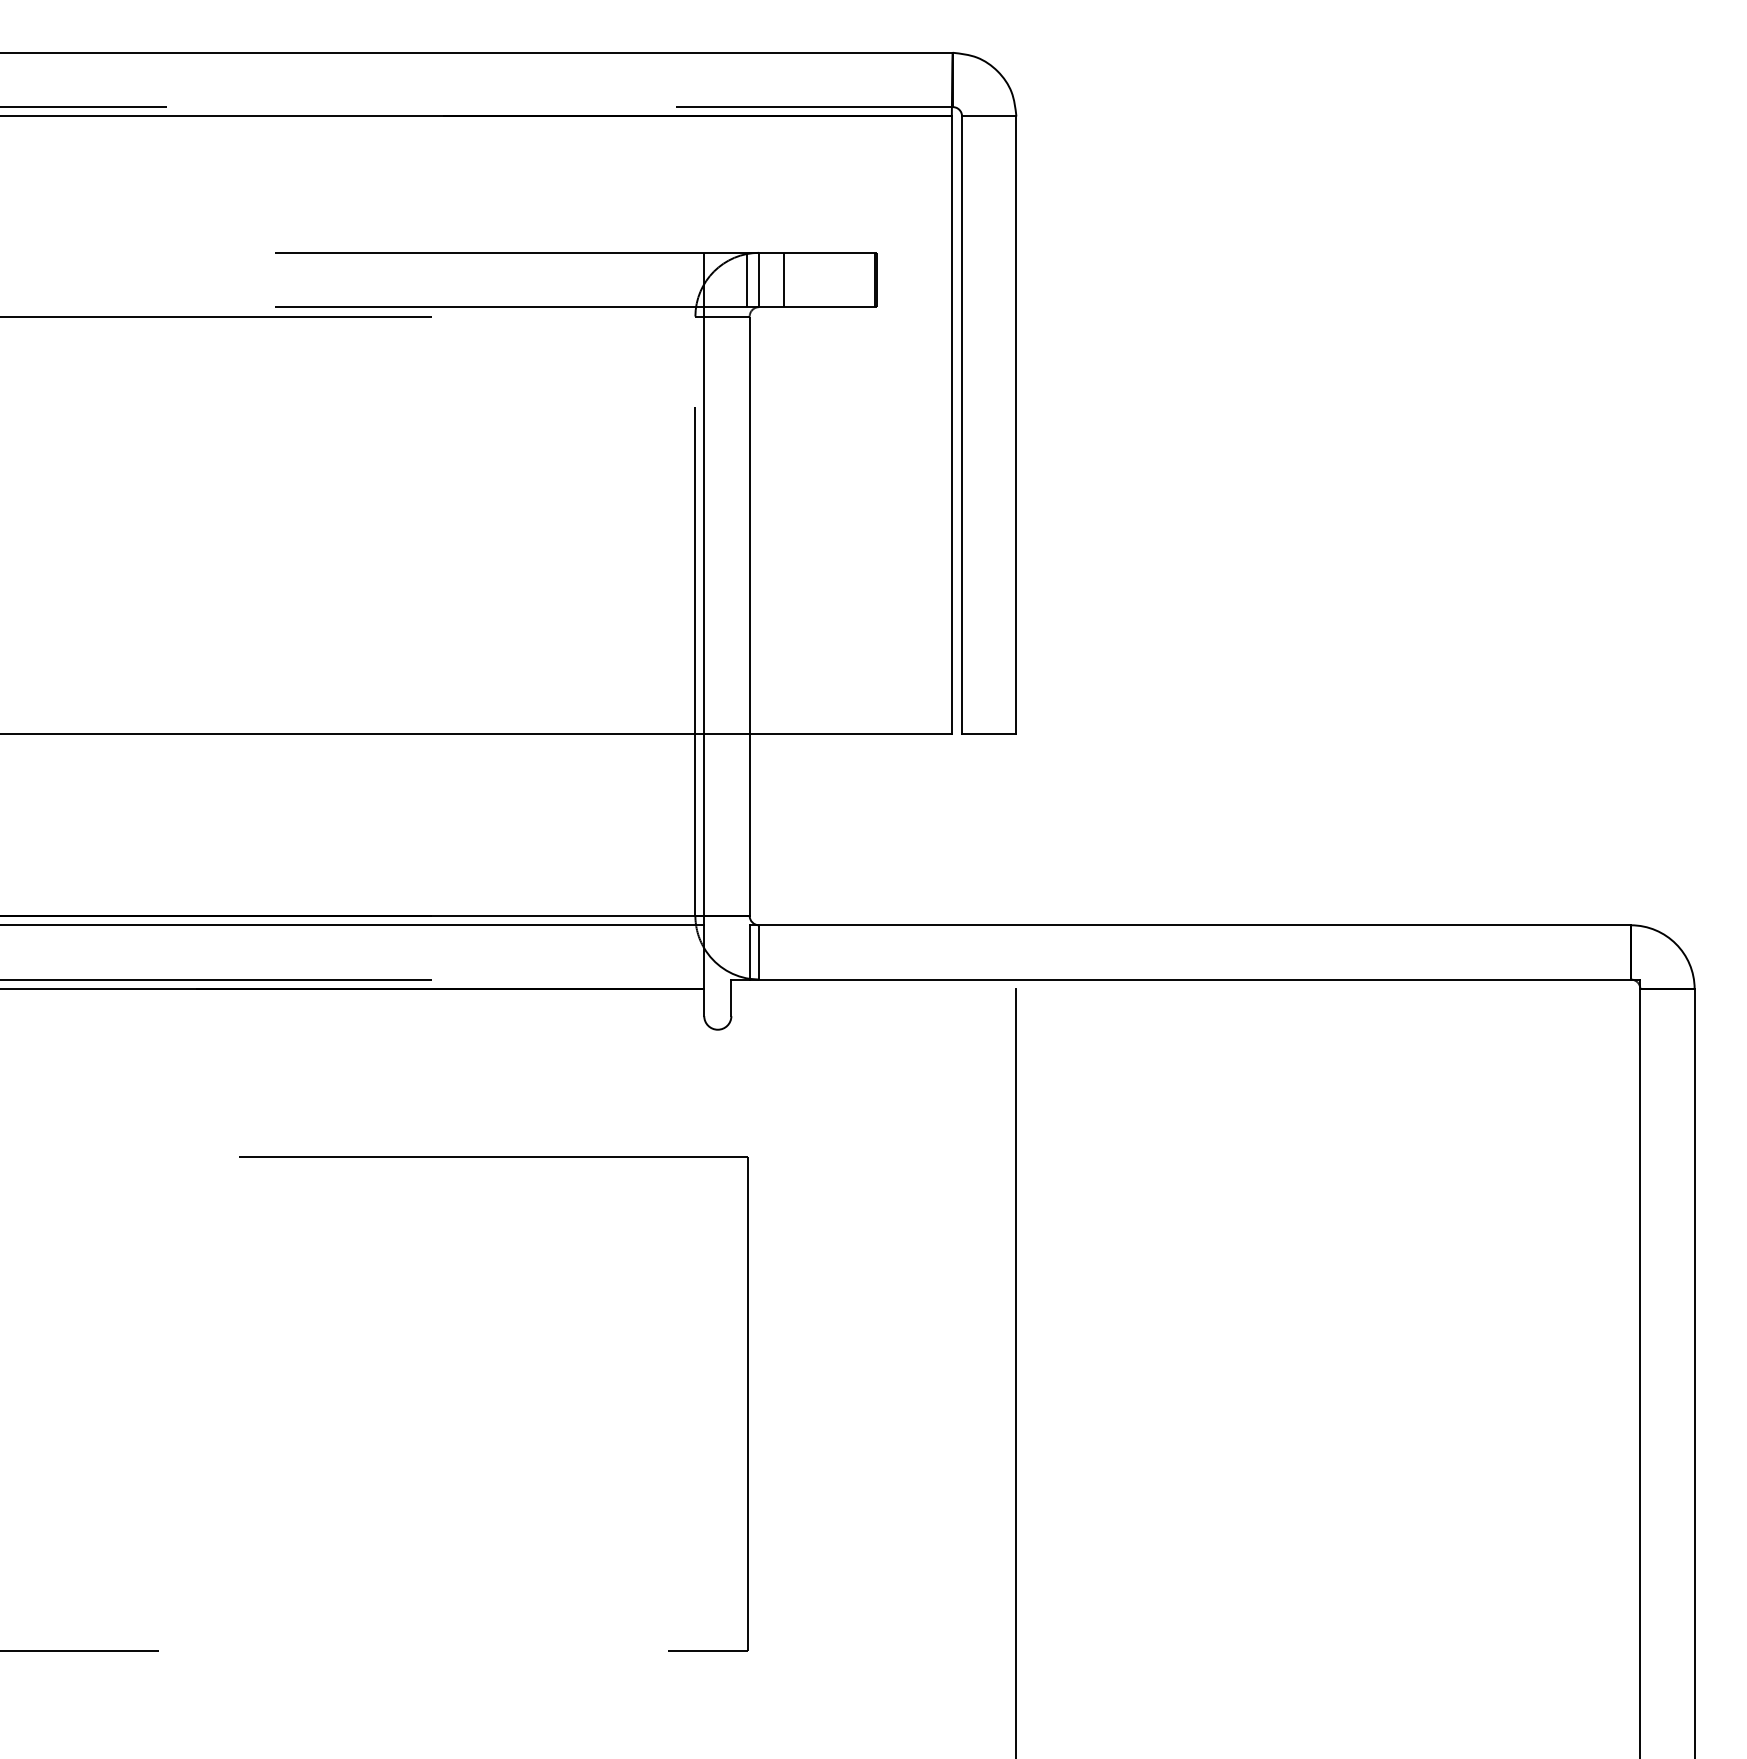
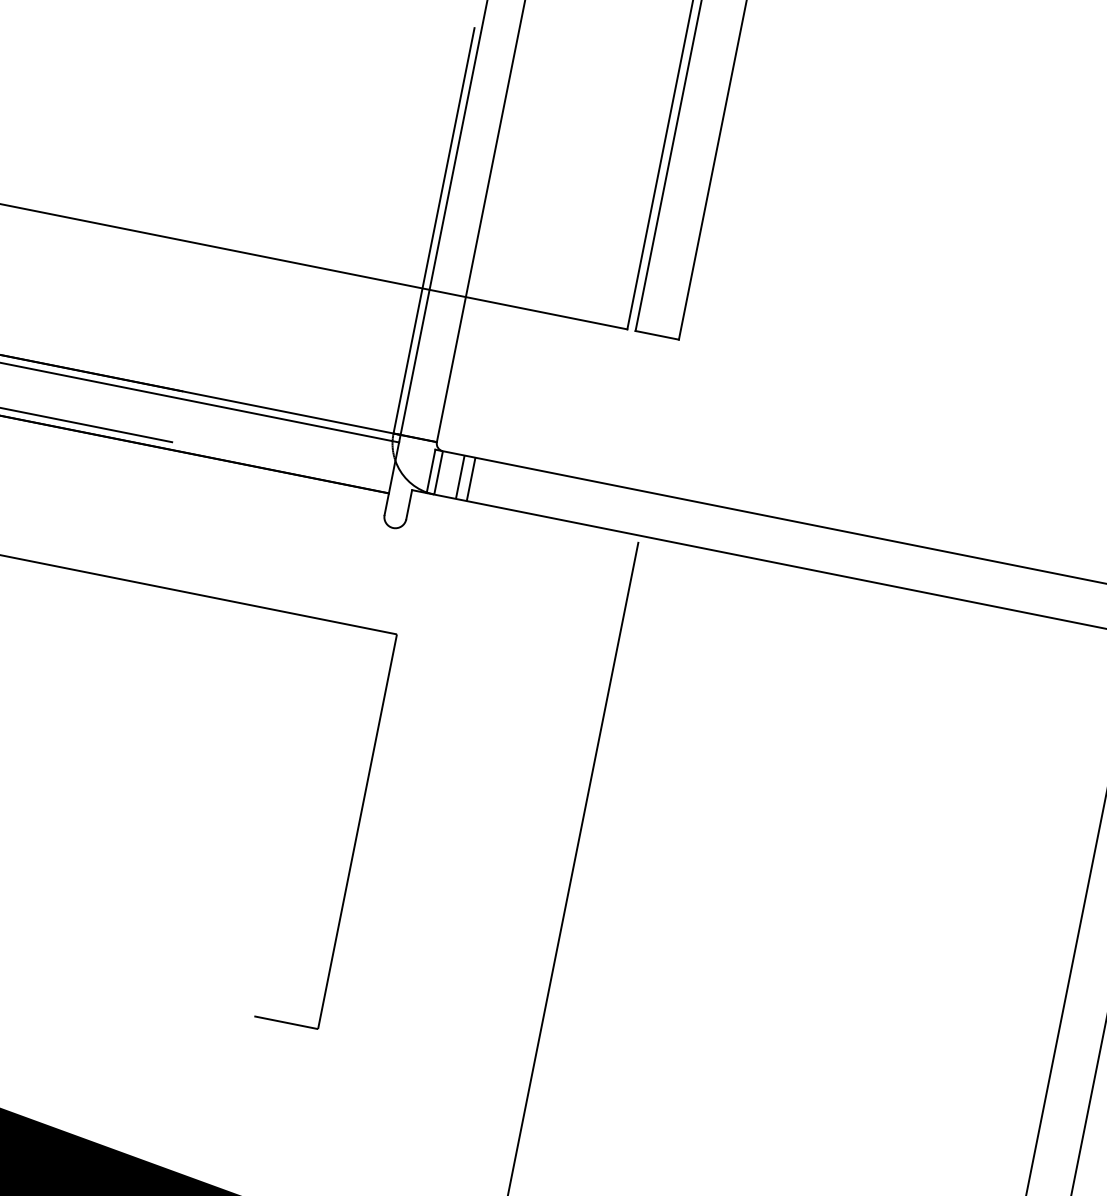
line: (786, 952) -> (460, 477), added
line: (799, 952) -> (470, 479), added

